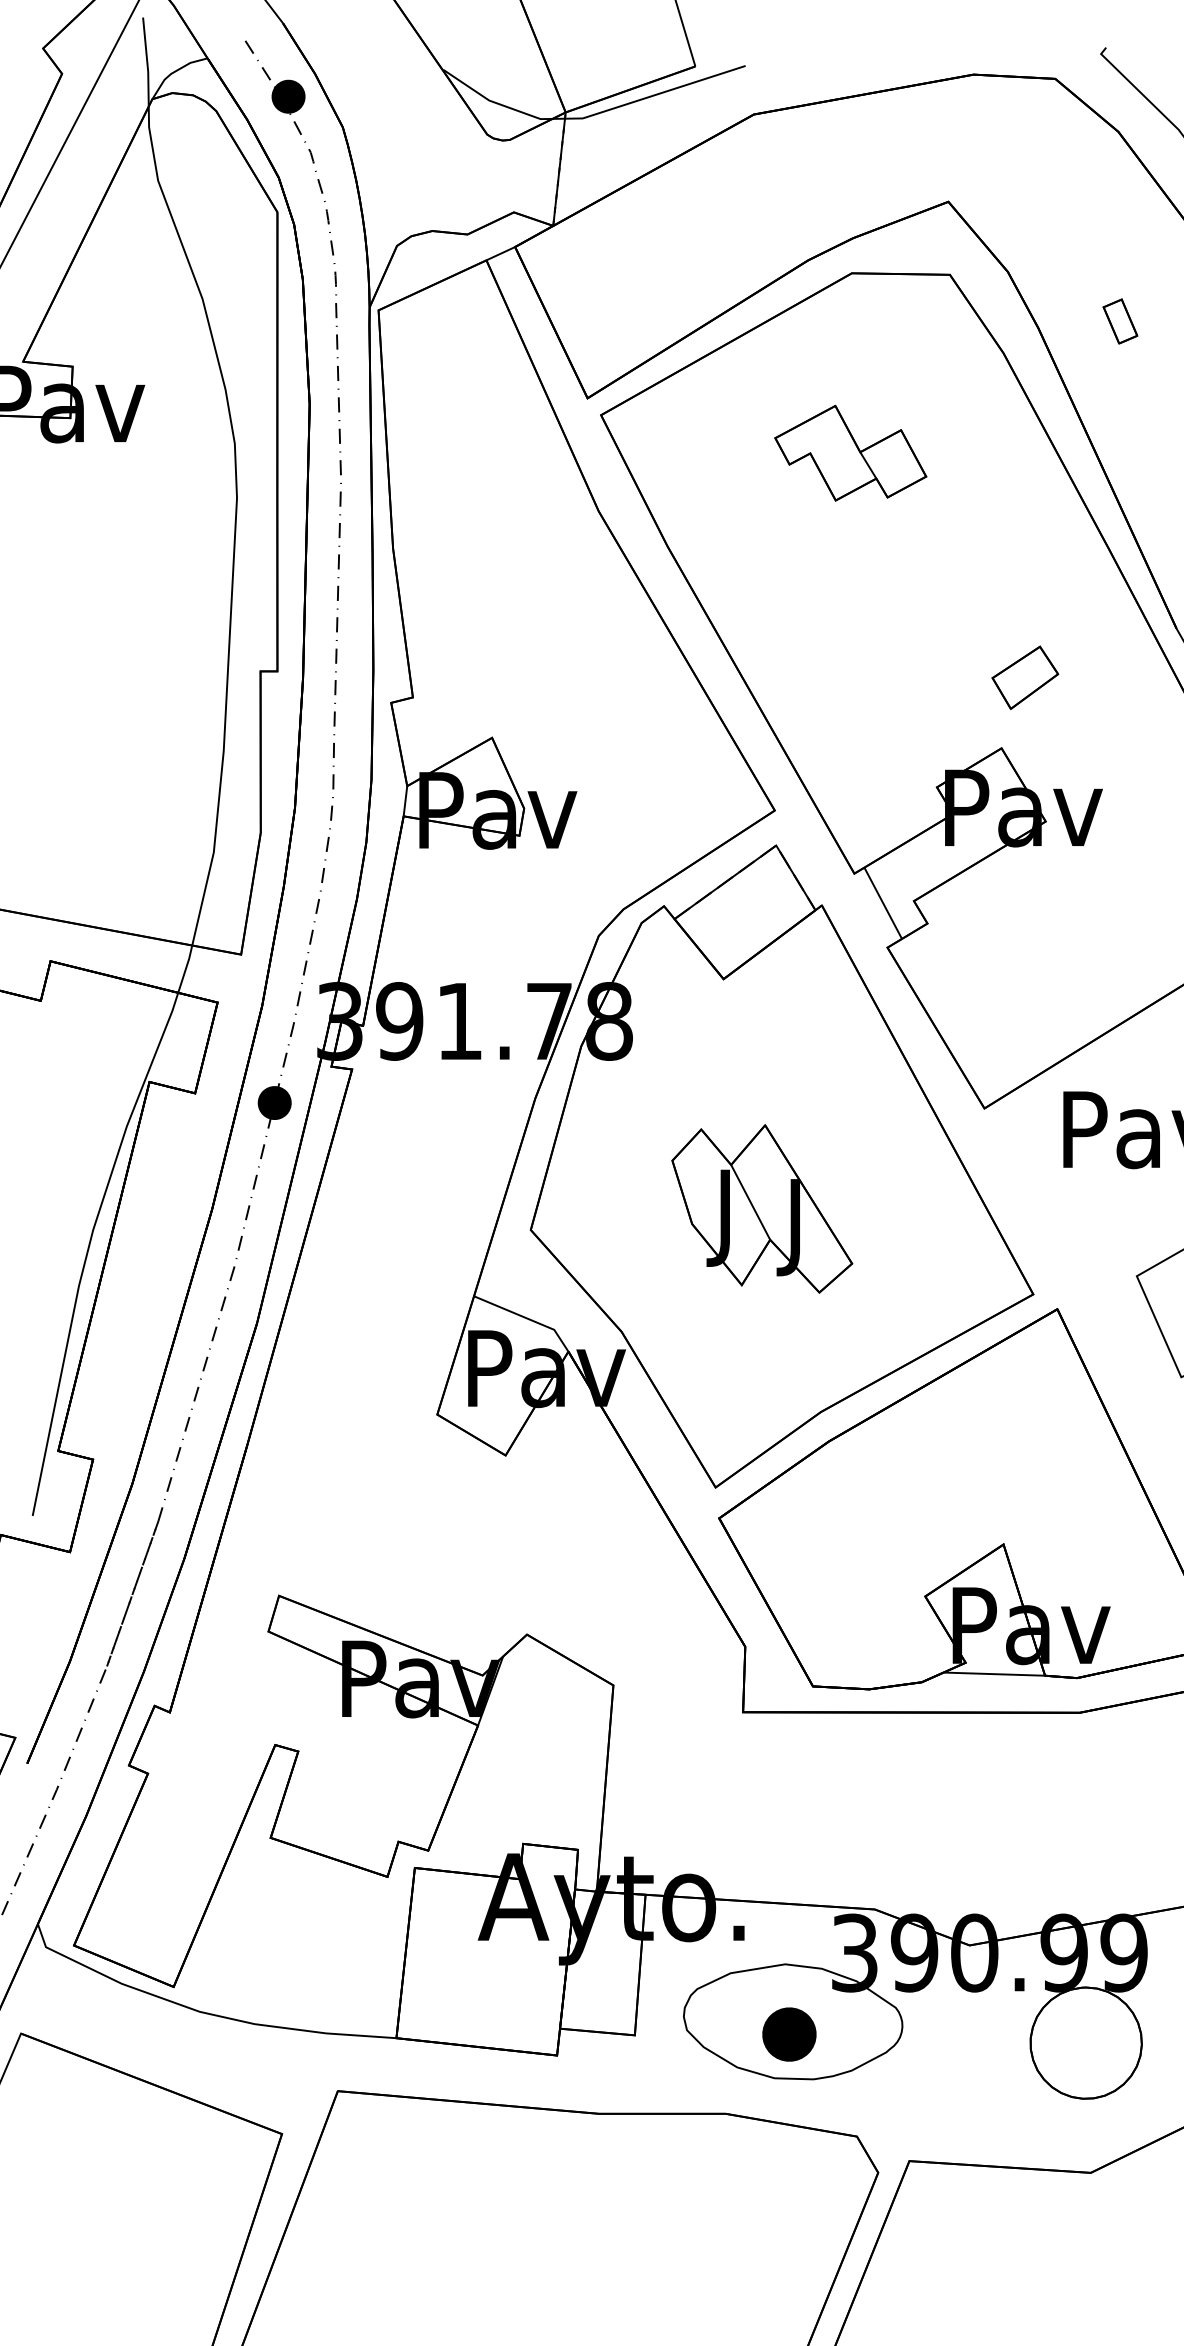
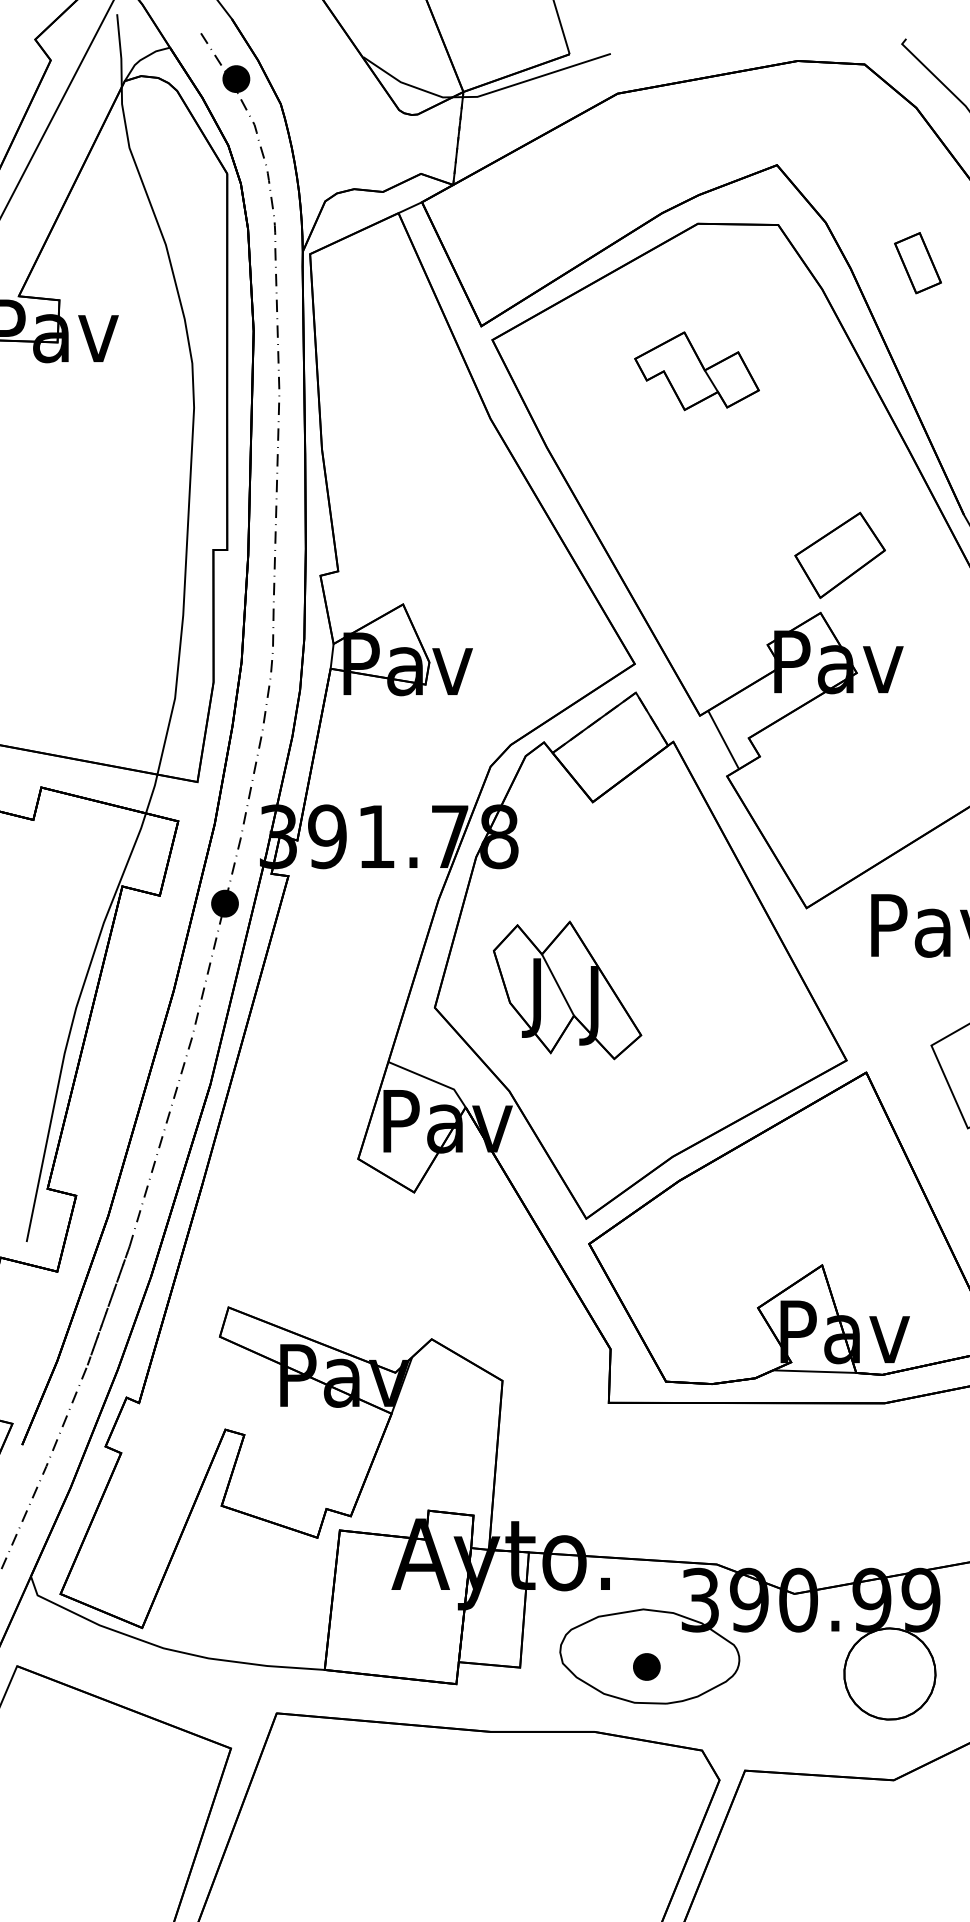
part: (1119, 321) -> (917, 263), size x1.67
part: (1024, 676) -> (839, 554), size x1.67
part: (762, 1209) -> (567, 990), moved
part: (789, 2033) -> (646, 1666), size x0.62

